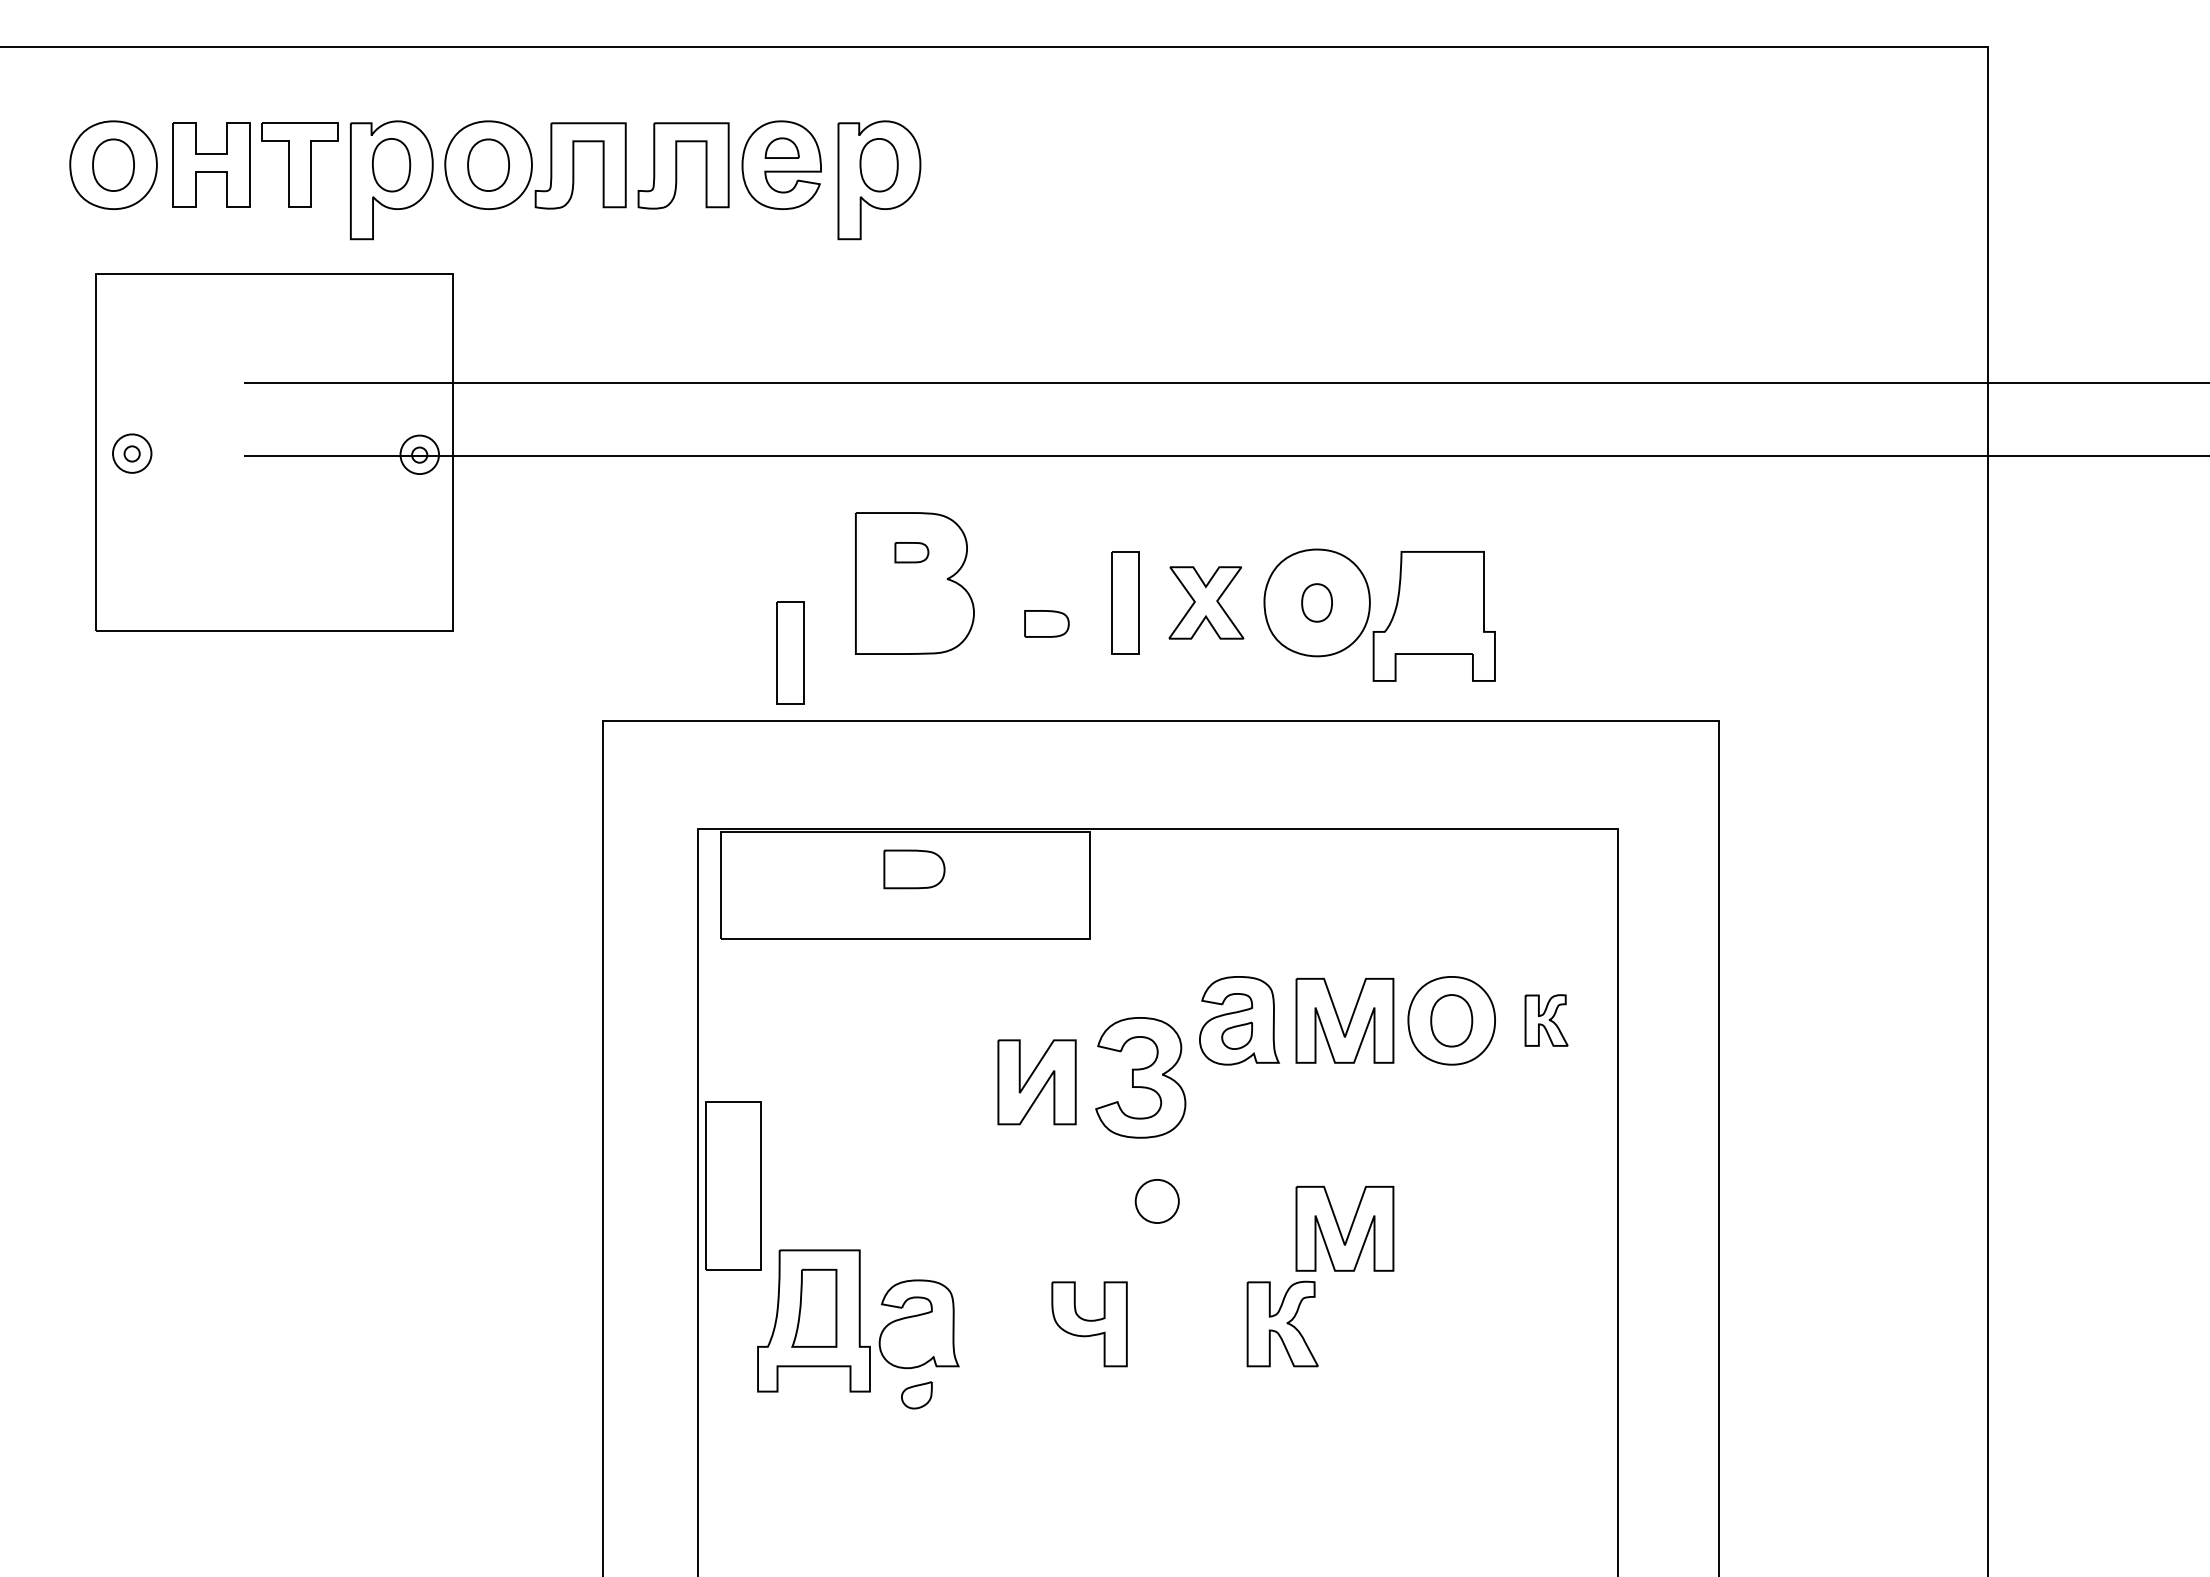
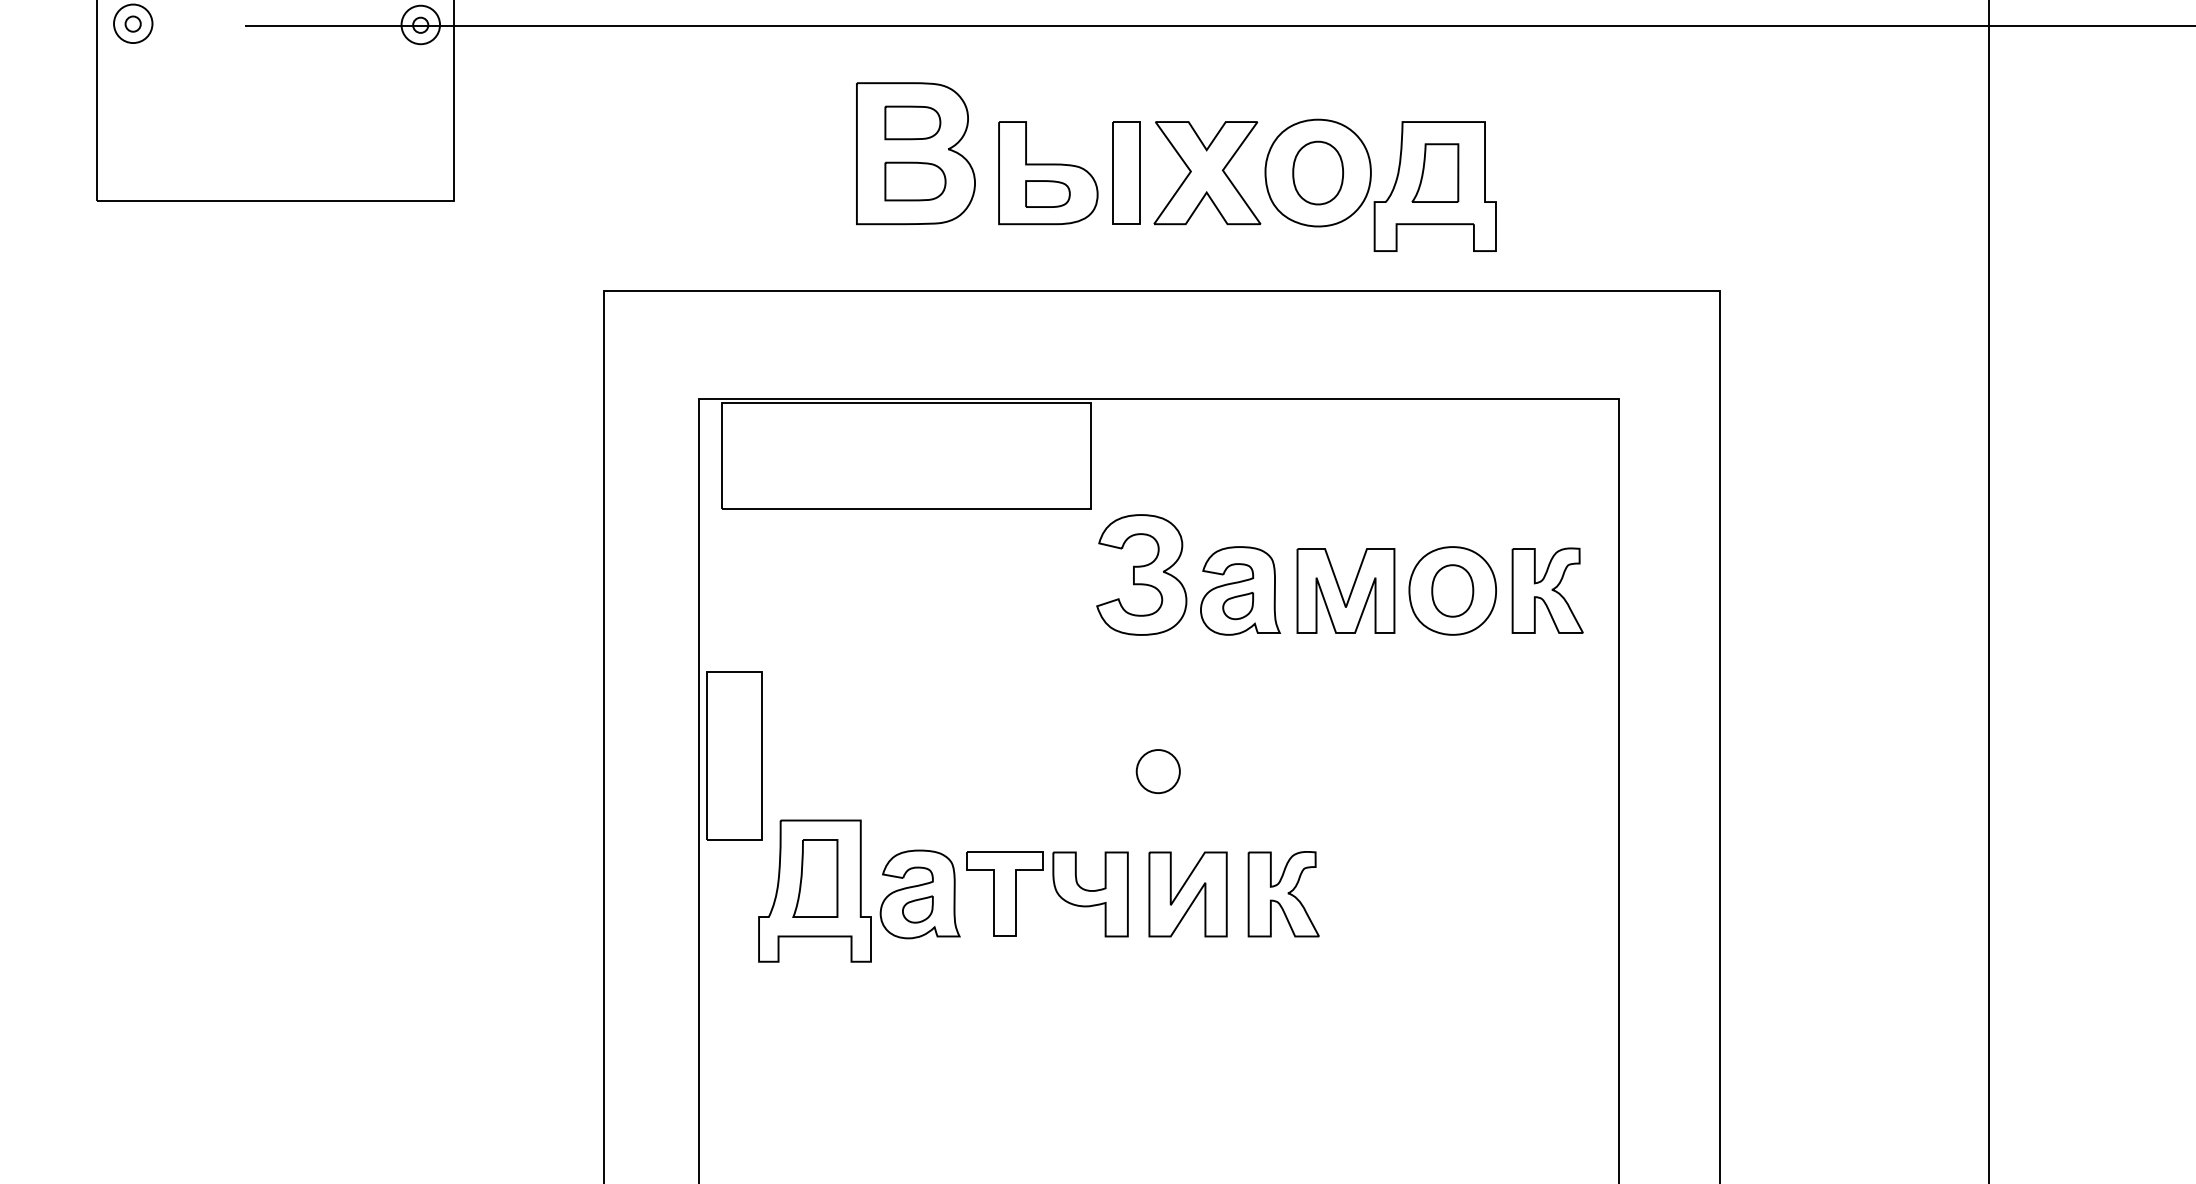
part: (911, 552) -> (912, 122), size x1.67
part: (1047, 602) -> (1048, 172), added
part: (1206, 602) -> (1207, 172), size x1.43
part: (1316, 602) -> (1317, 172), size x1.67
part: (1434, 602) -> (1435, 172), added
part: (790, 652) -> (791, 222), removed
part: (914, 869) -> (915, 181), moved
part: (1546, 1020) -> (1547, 590), size x1.67
part: (1140, 1077) -> (1141, 574), moved
part: (1036, 1082) -> (1187, 894), moved
part: (1344, 1228) -> (1345, 798), removed
part: (1003, 1323) -> (1004, 893), added
part: (916, 1395) -> (917, 909), moved

